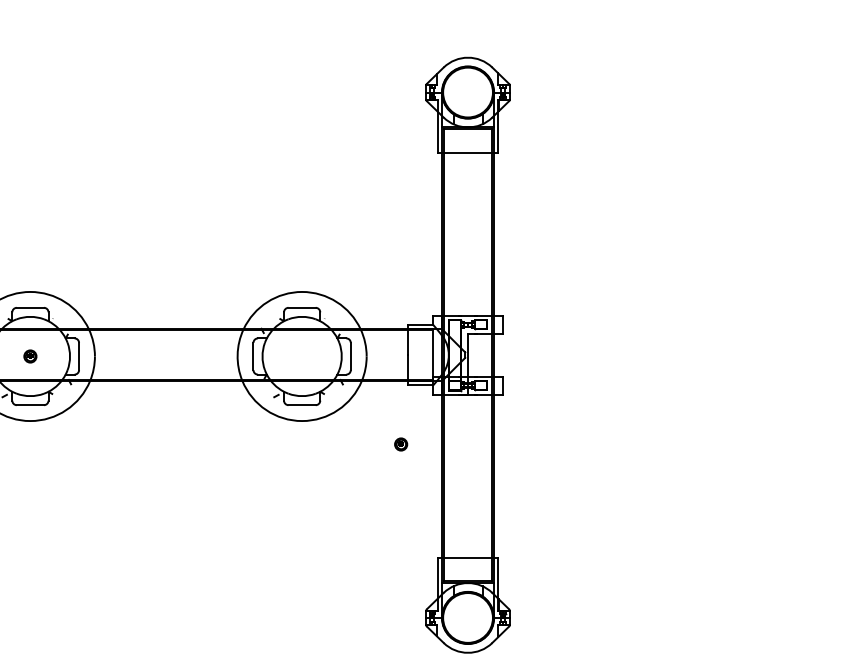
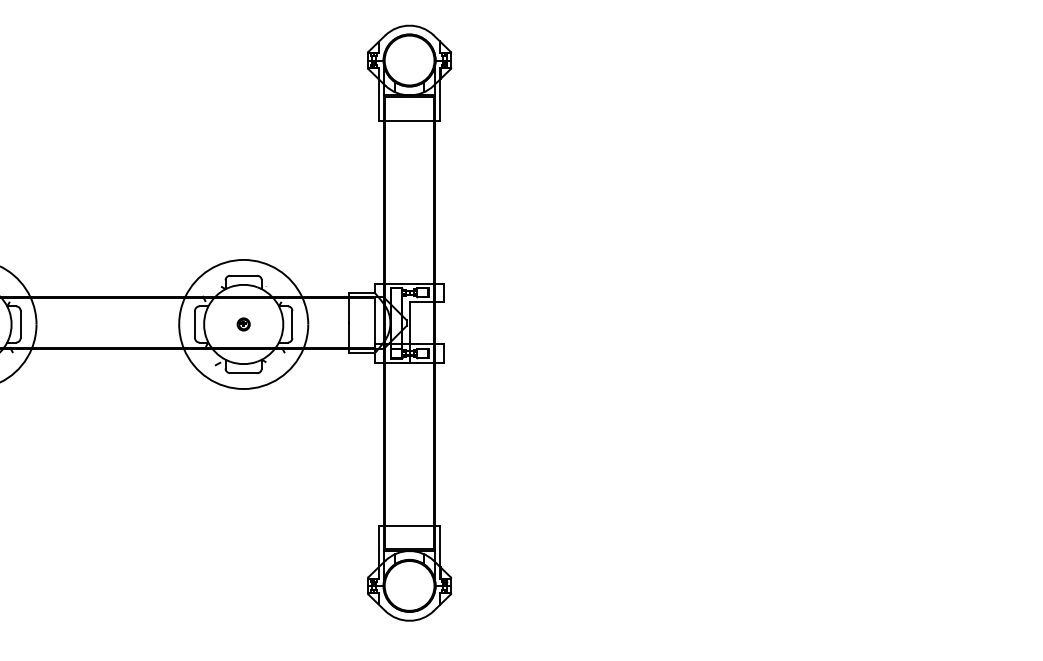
part: (400, 444) -> (243, 324), moved

